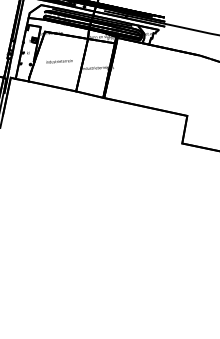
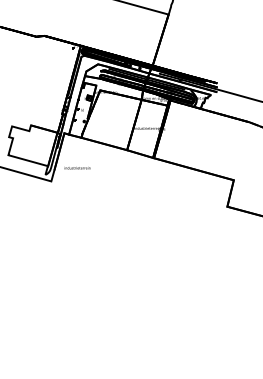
text: (59, 61) -> (77, 168), moved

